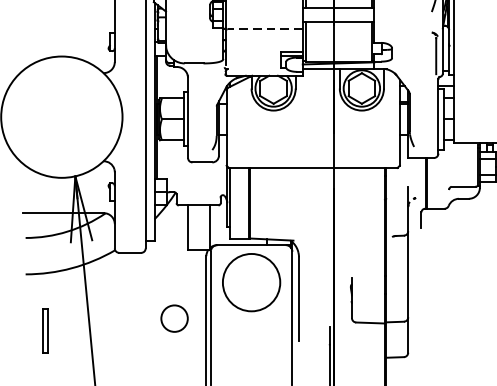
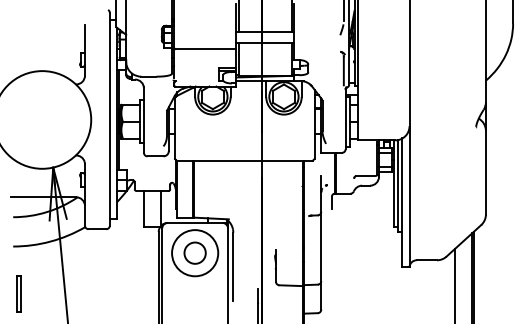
line: (264, 29) -> (205, 49), dashed -> solid
circle: (173, 317) -> (194, 252), moved
part: (44, 330) -> (18, 293), moved

